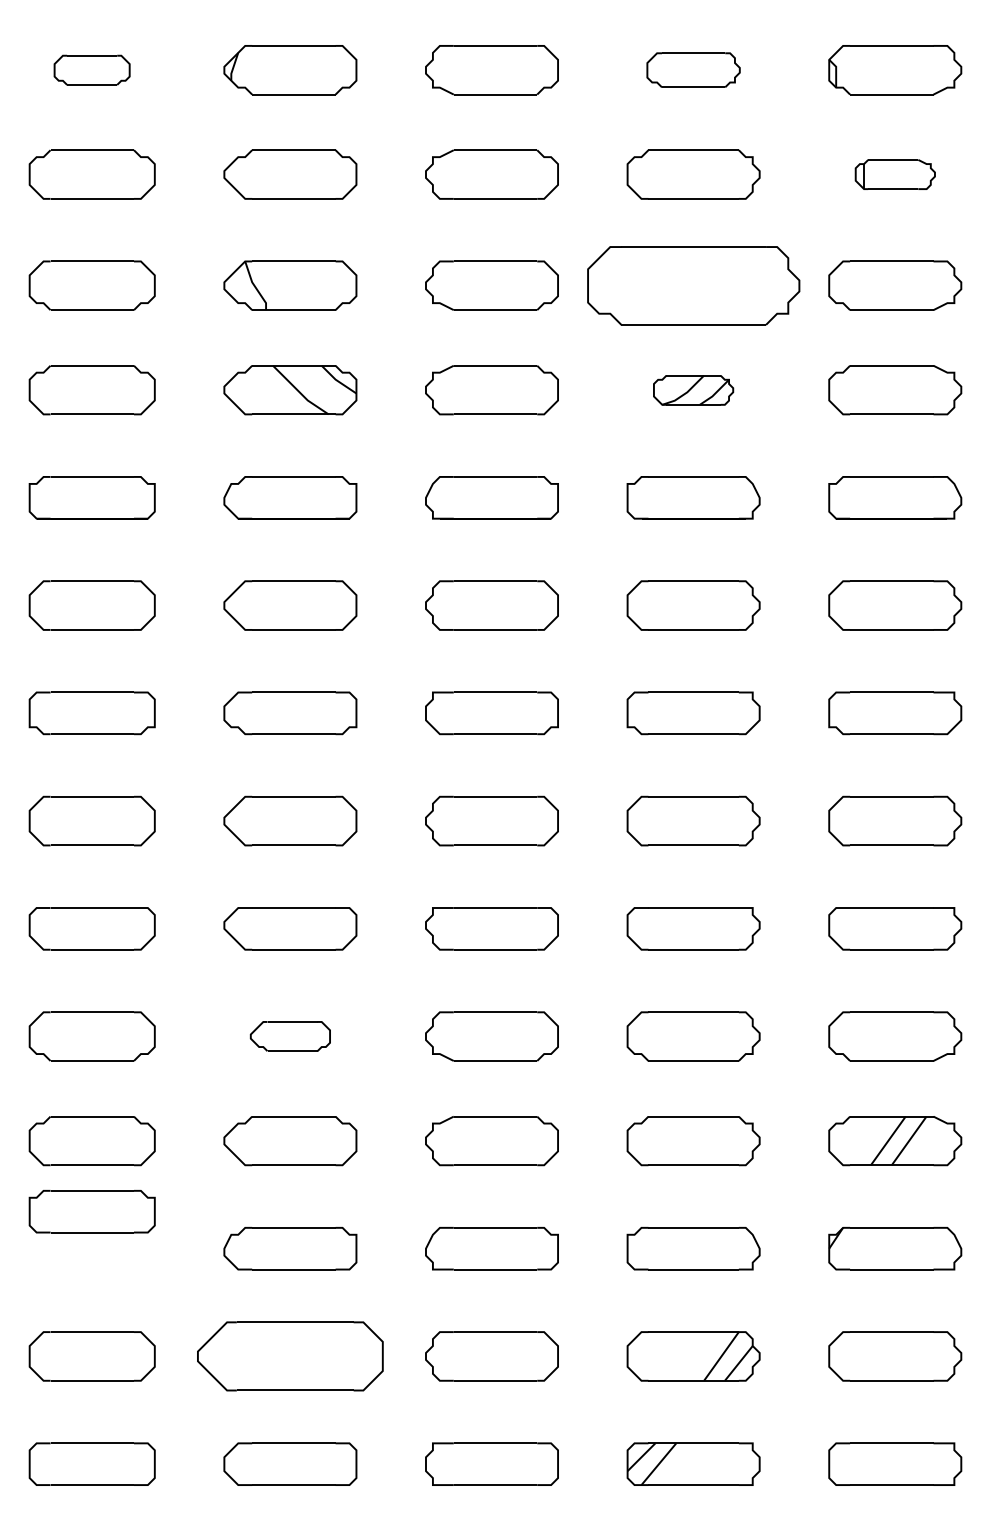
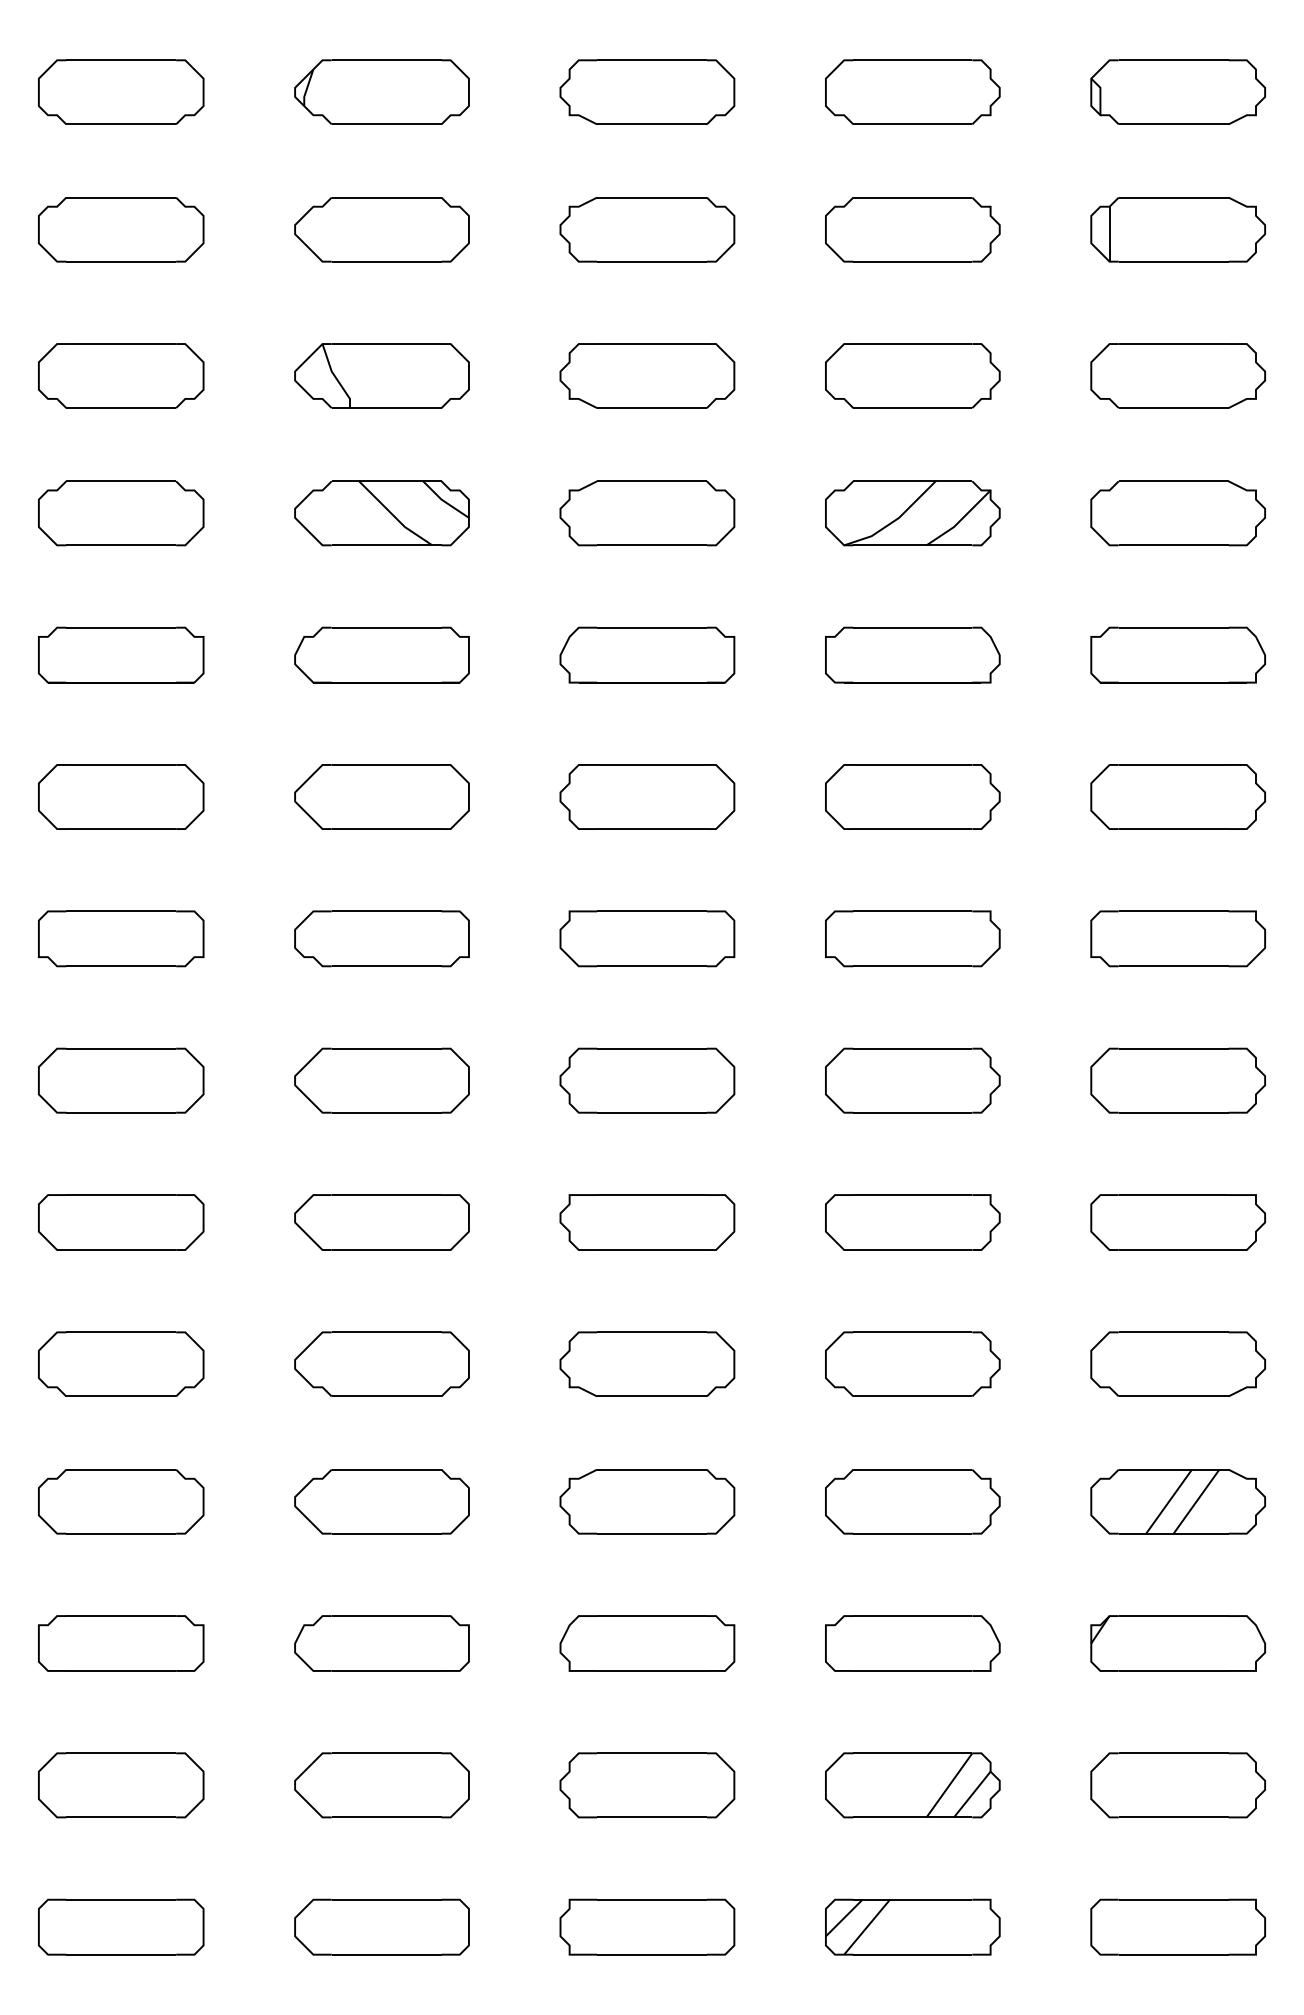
part: (91, 70) -> (120, 92), size x1.67
part: (693, 70) -> (912, 92), size x1.43
part: (895, 174) -> (1178, 229), size x1.67
part: (693, 285) -> (912, 375), size x0.62
part: (693, 390) -> (912, 513), size x1.67
part: (290, 1036) -> (382, 1364), size x1.67
part: (91, 1211) -> (120, 1643), moved
part: (290, 1356) -> (382, 1785), size x0.71

